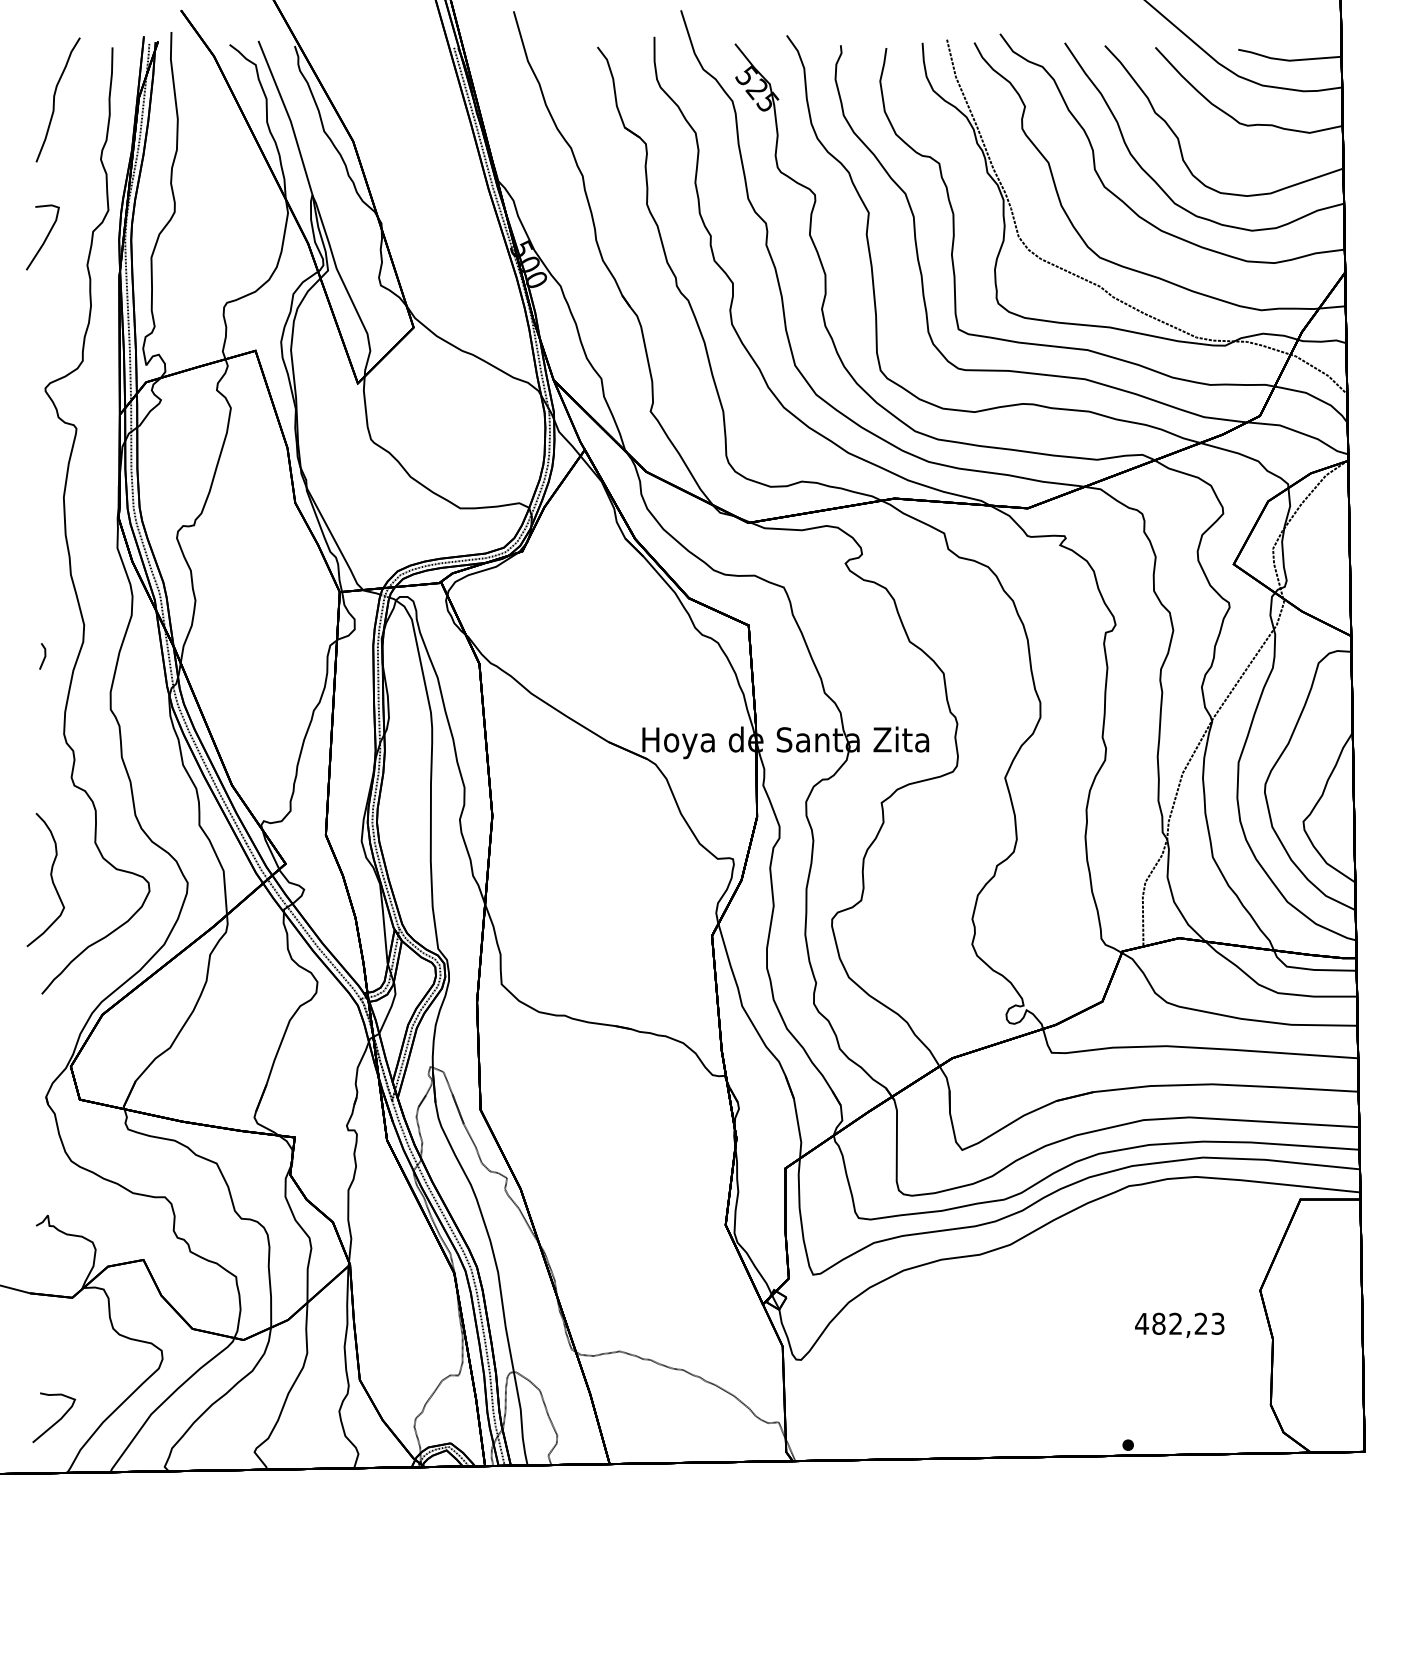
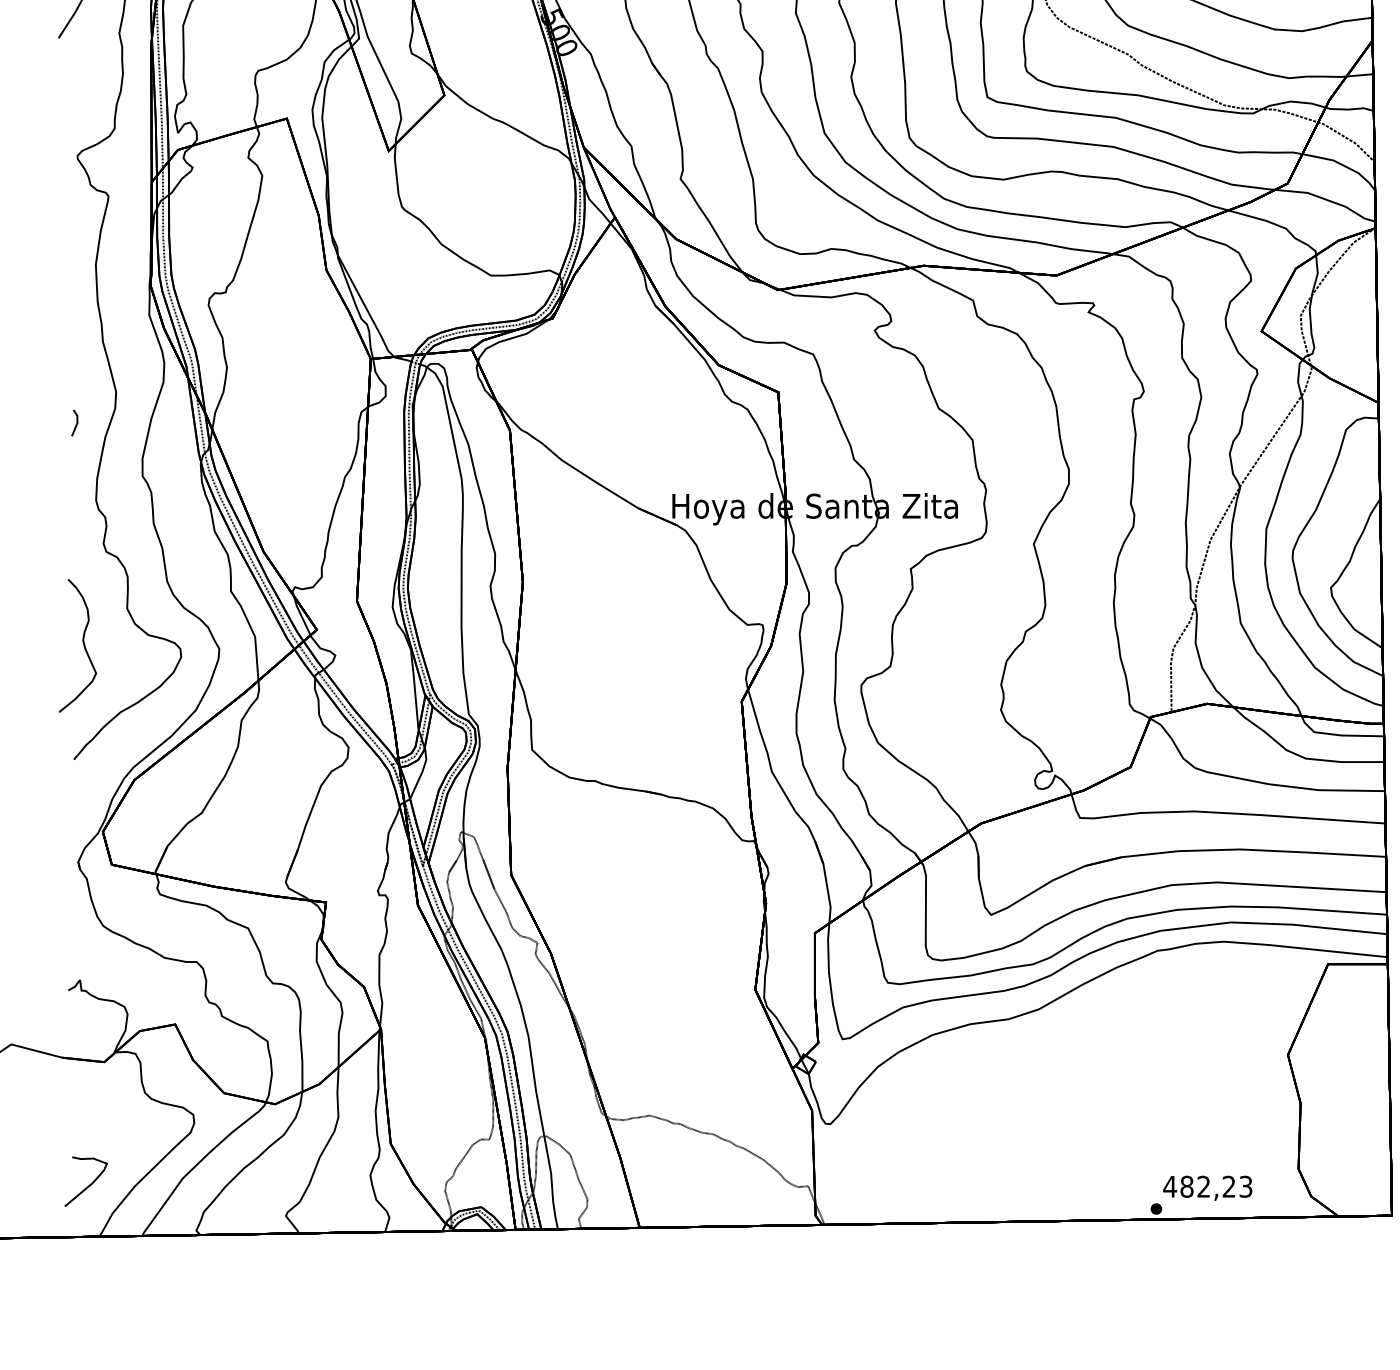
text: (1179, 1324) -> (1207, 1187), moved

